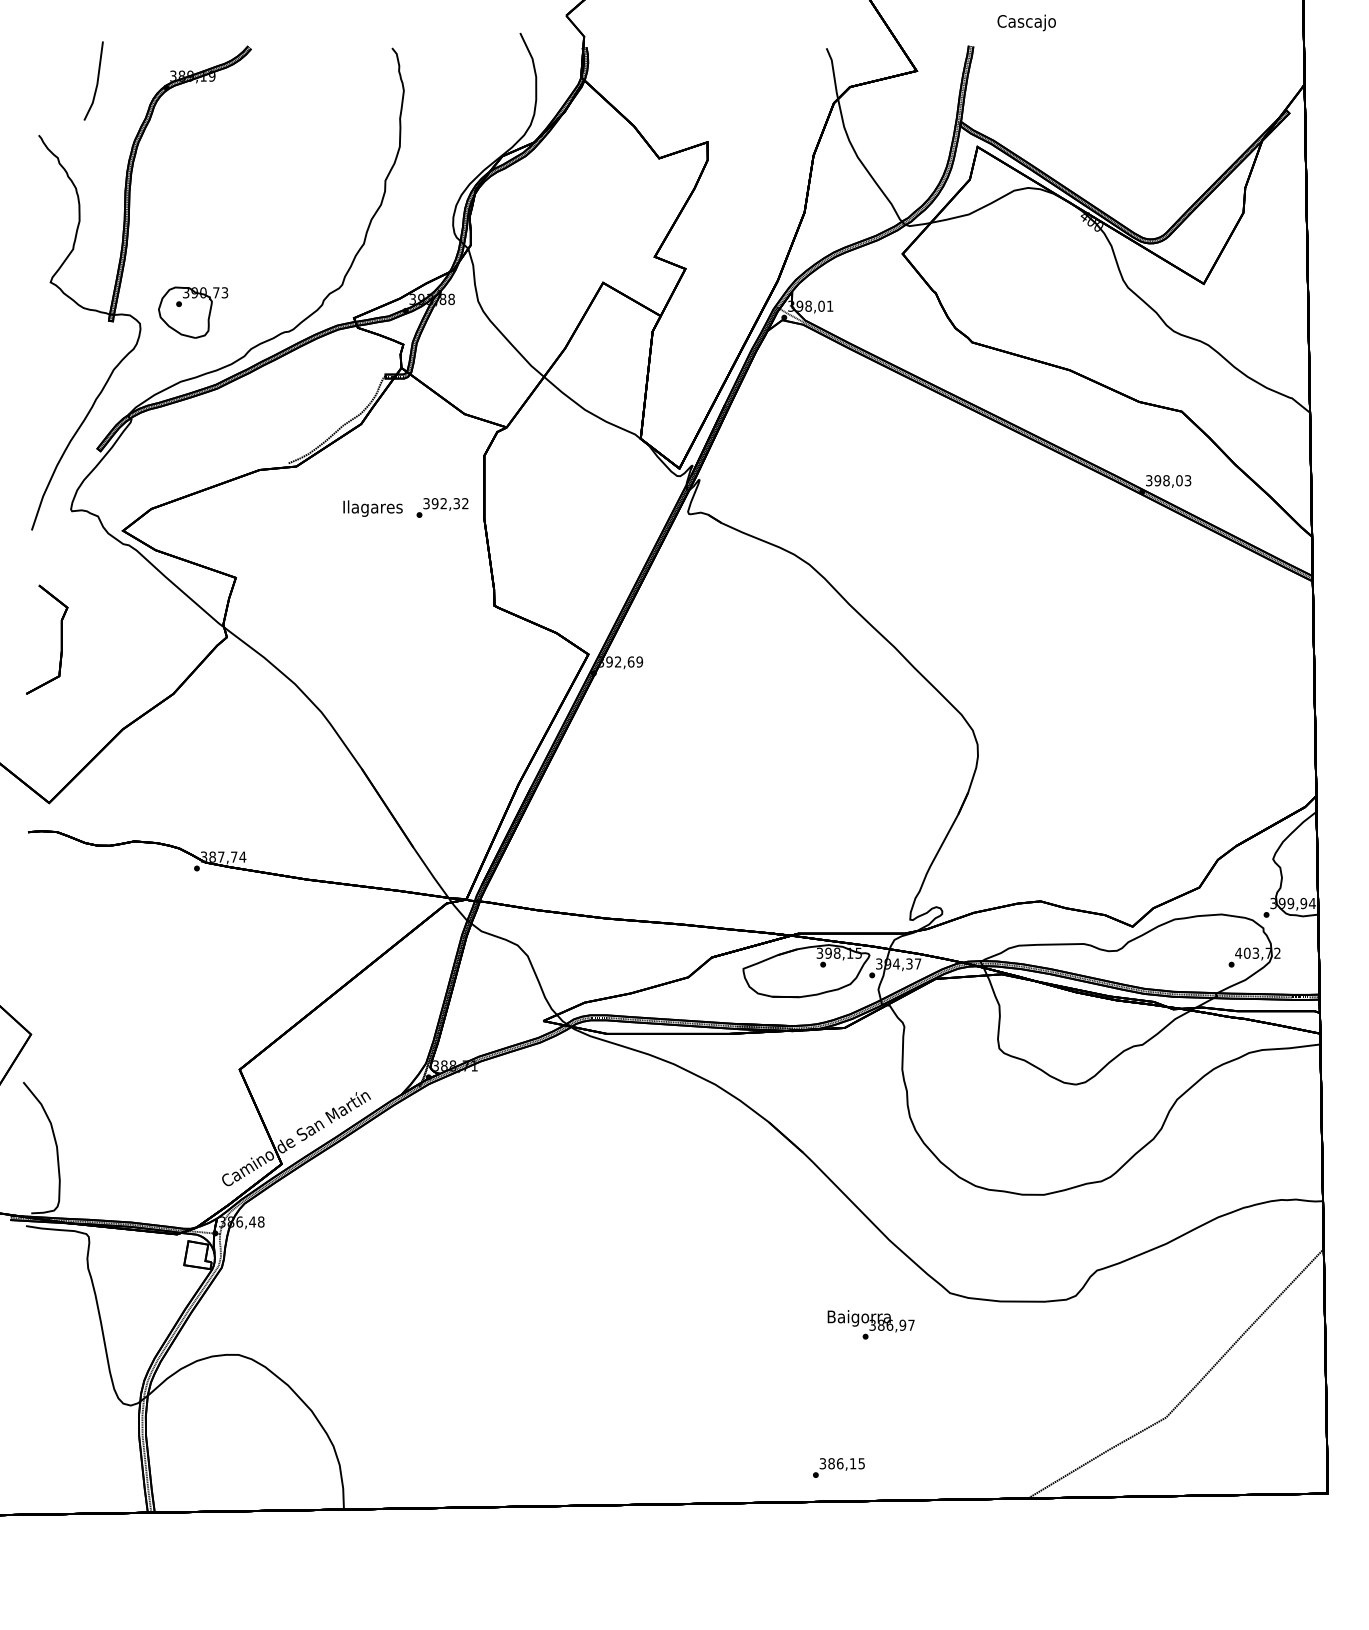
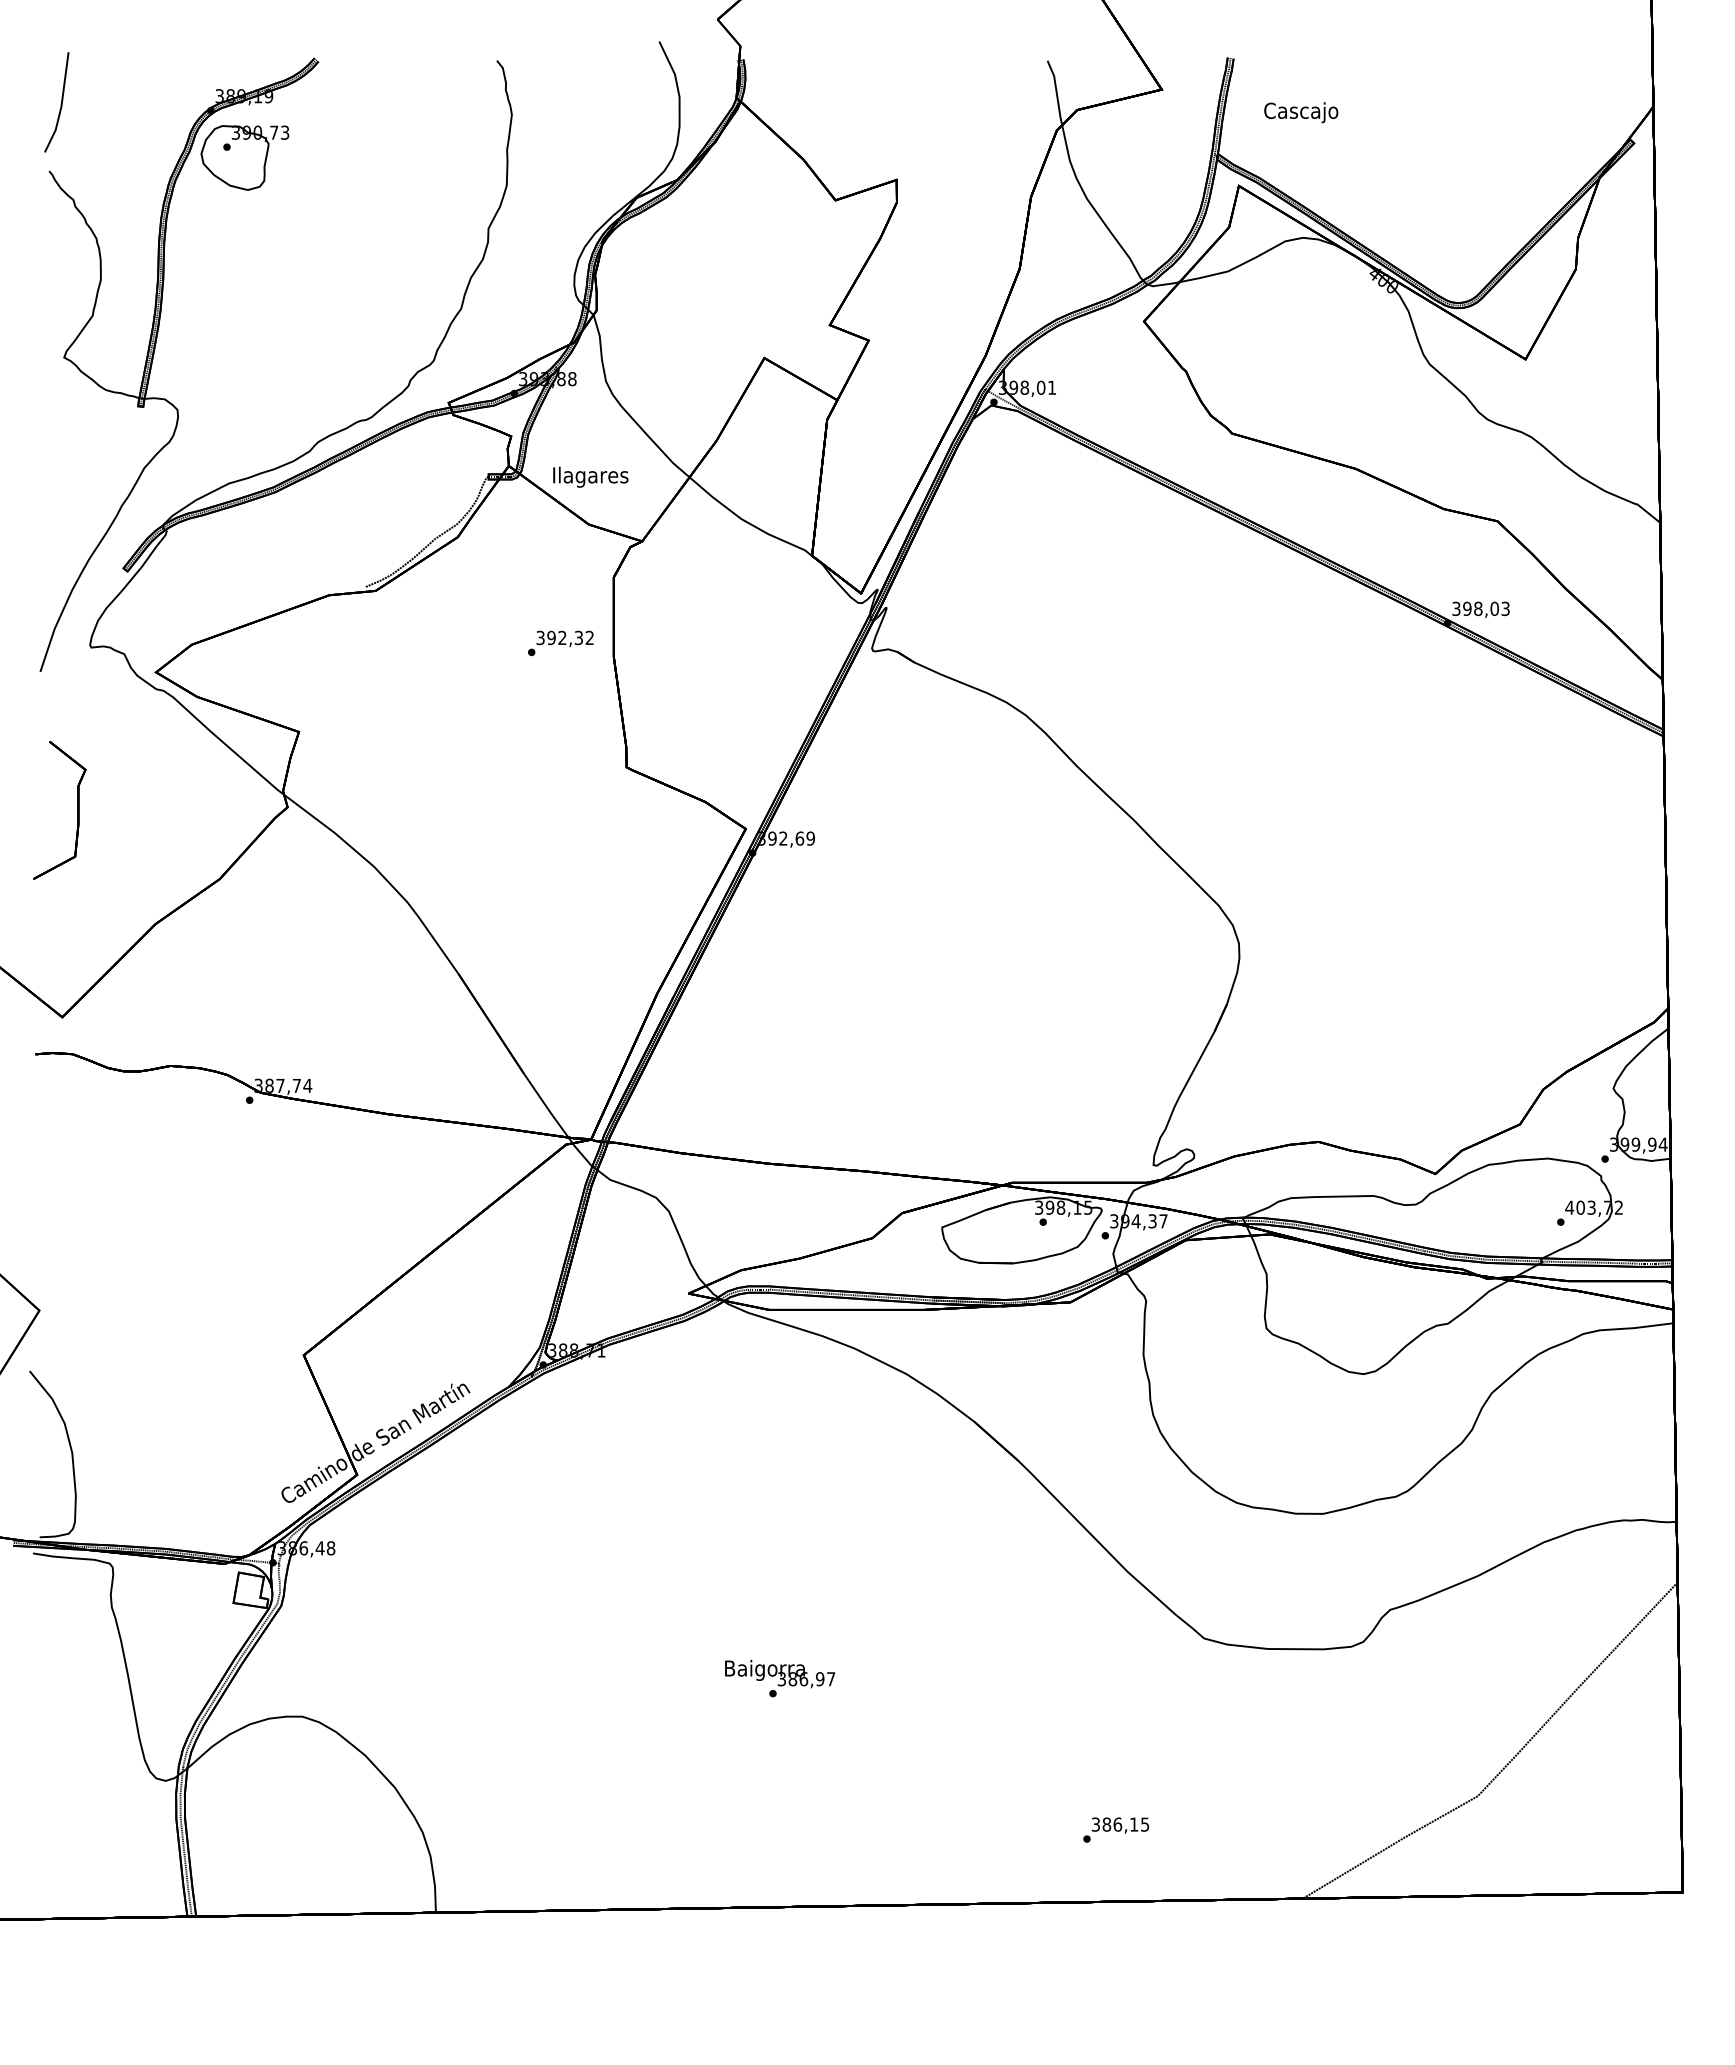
text: (1026, 22) -> (1301, 112), moved
line: (96, 82) -> (60, 104), moved
part: (192, 312) -> (244, 157), moved
text: (372, 508) -> (590, 476), moved
text: (871, 1324) -> (780, 1678), moved
text: (839, 1467) -> (1116, 1829), moved

